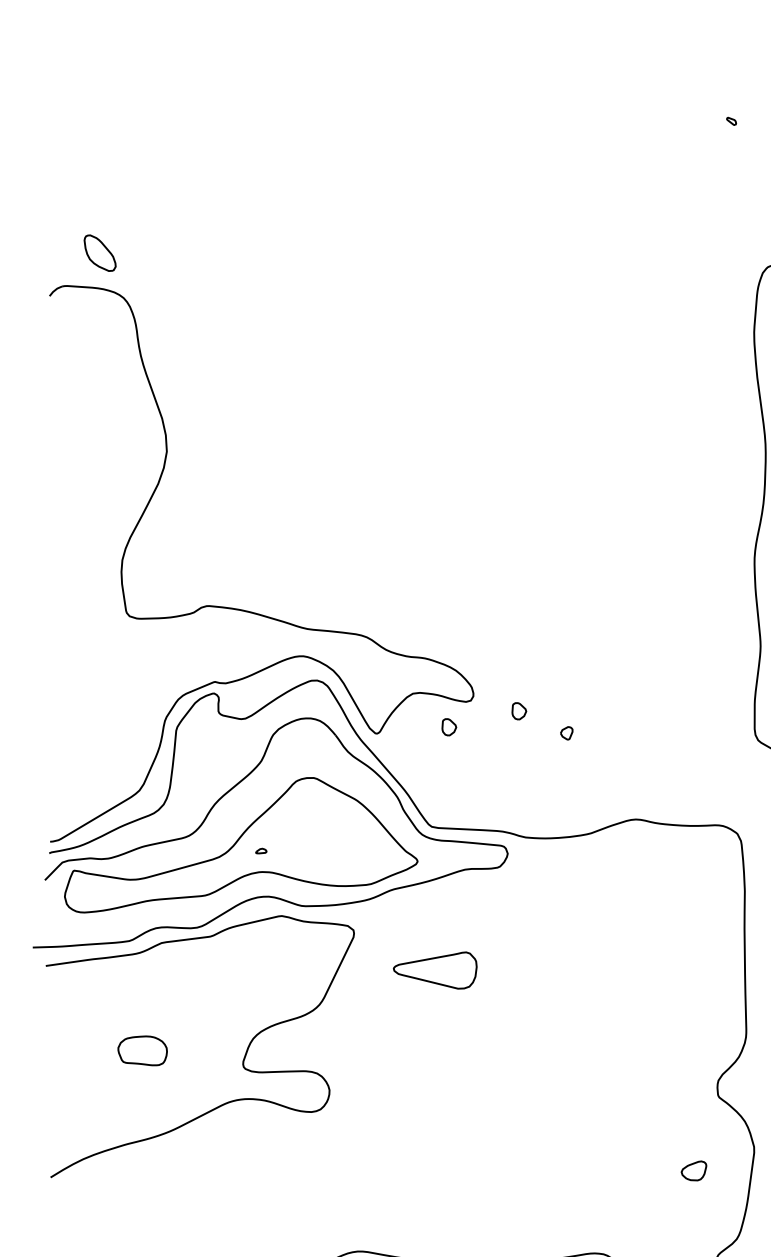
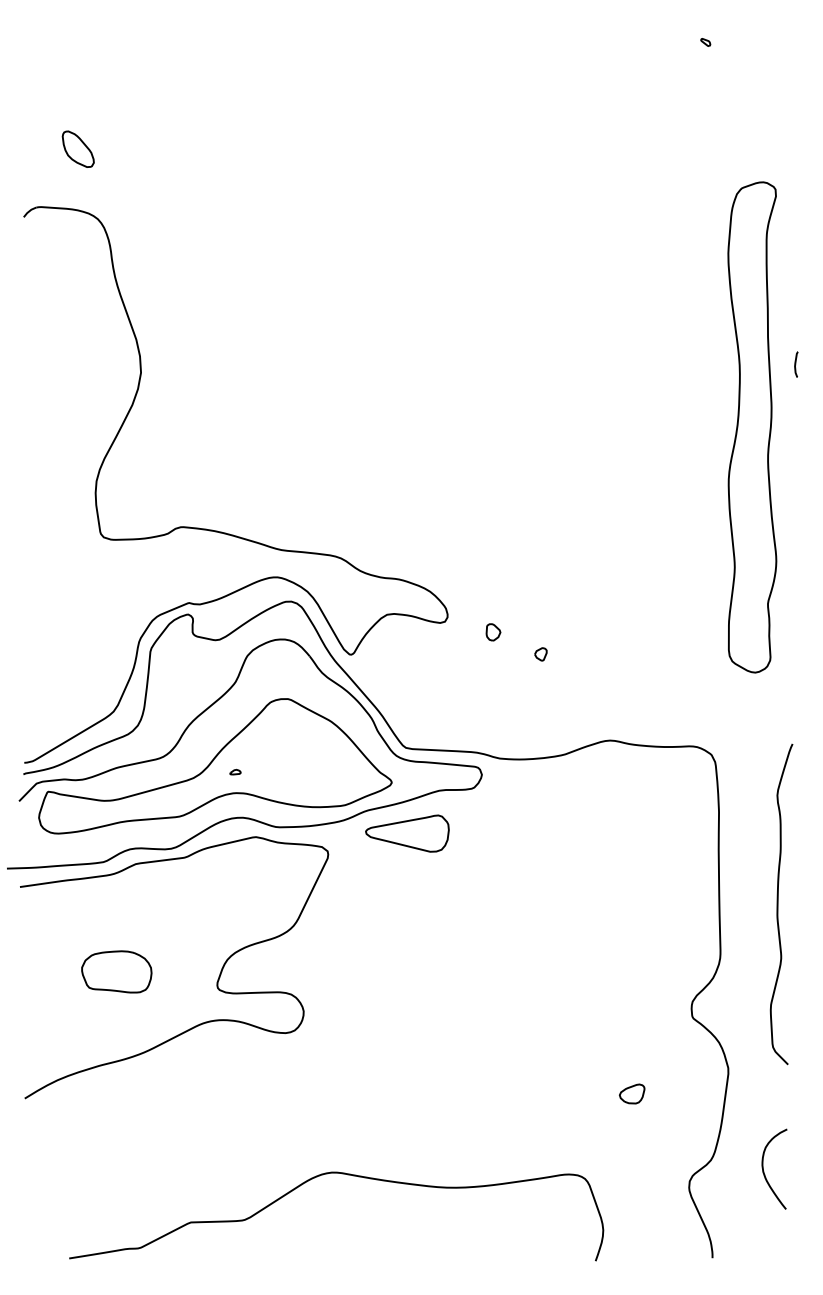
part: (99, 252) -> (77, 148), moved
part: (449, 727) -> (423, 648), removed
part: (435, 970) -> (407, 833), moved
part: (142, 1050) -> (116, 971), size x1.43
part: (693, 1170) -> (631, 1093), moved

